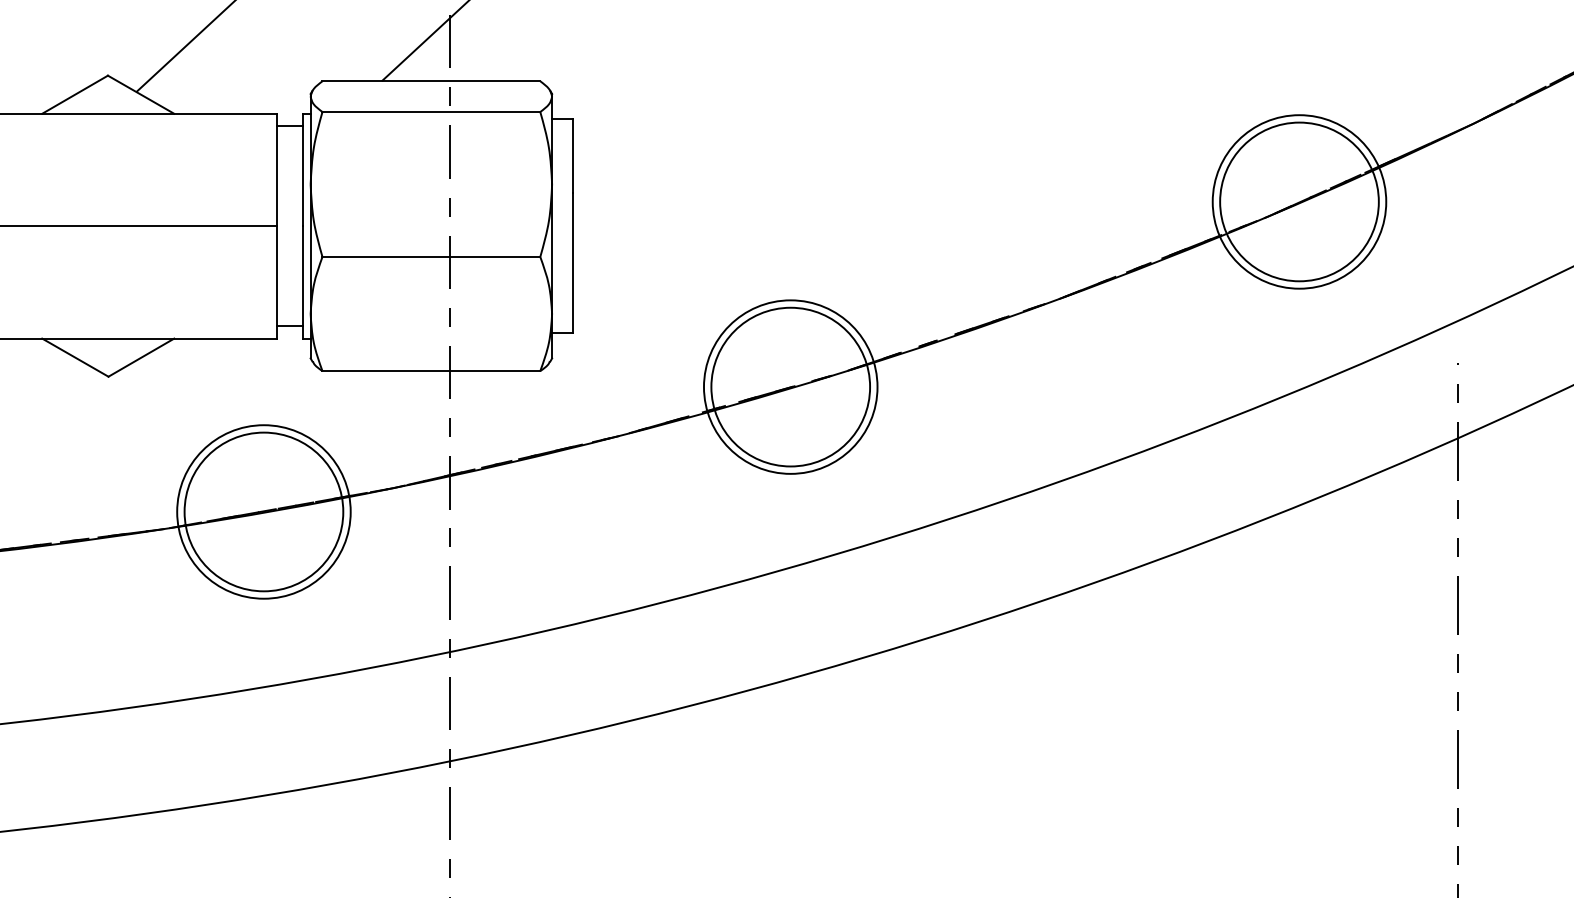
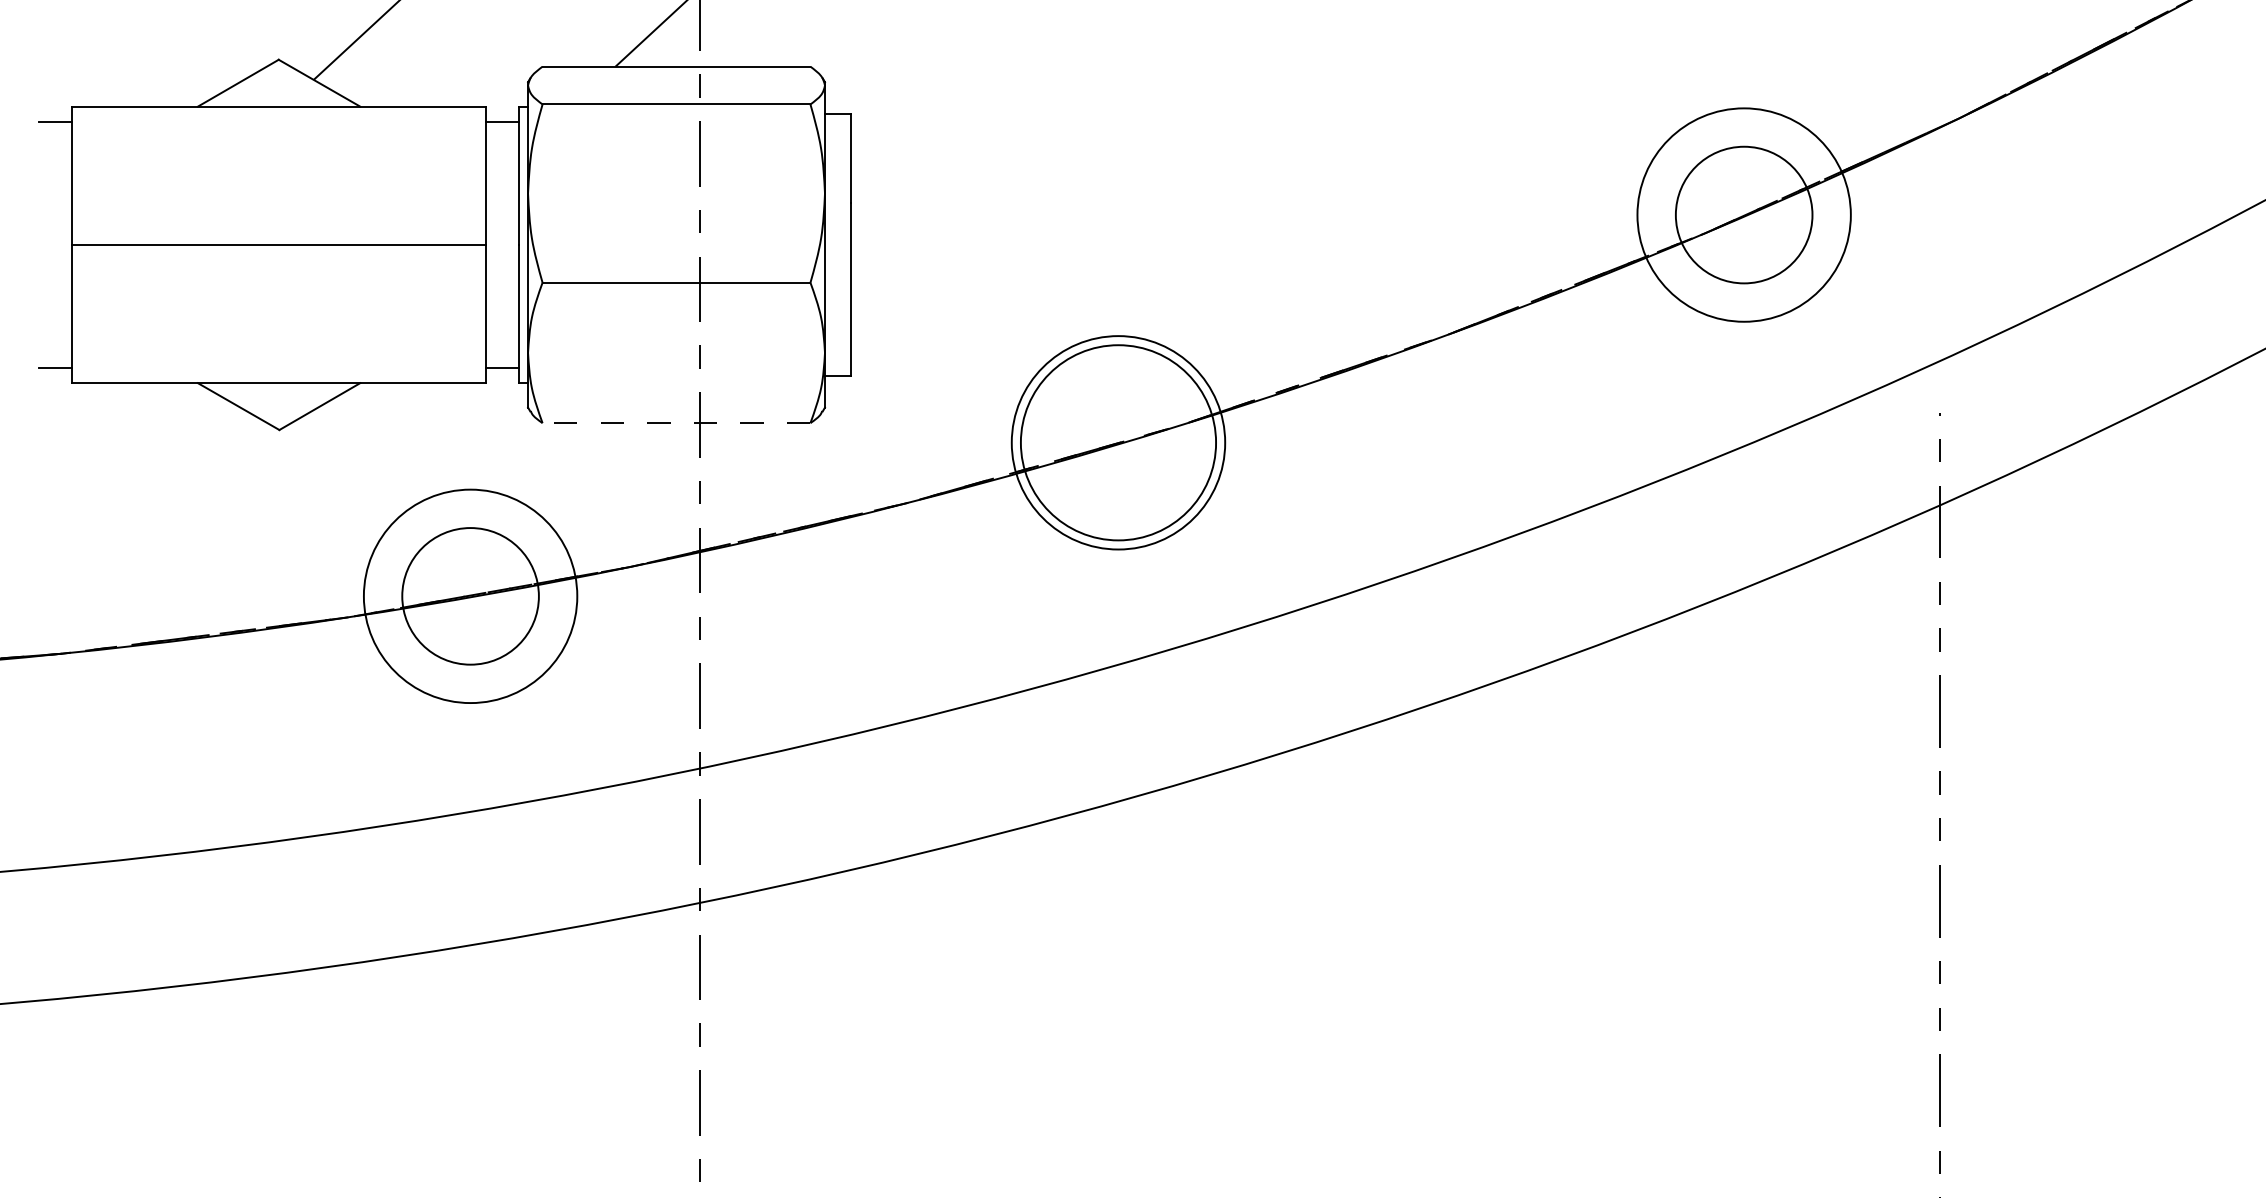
circle: (1298, 201) -> (1743, 214), size x0.7
line: (431, 371) -> (676, 423), solid -> dashed
circle: (263, 511) -> (470, 595), size x0.7

